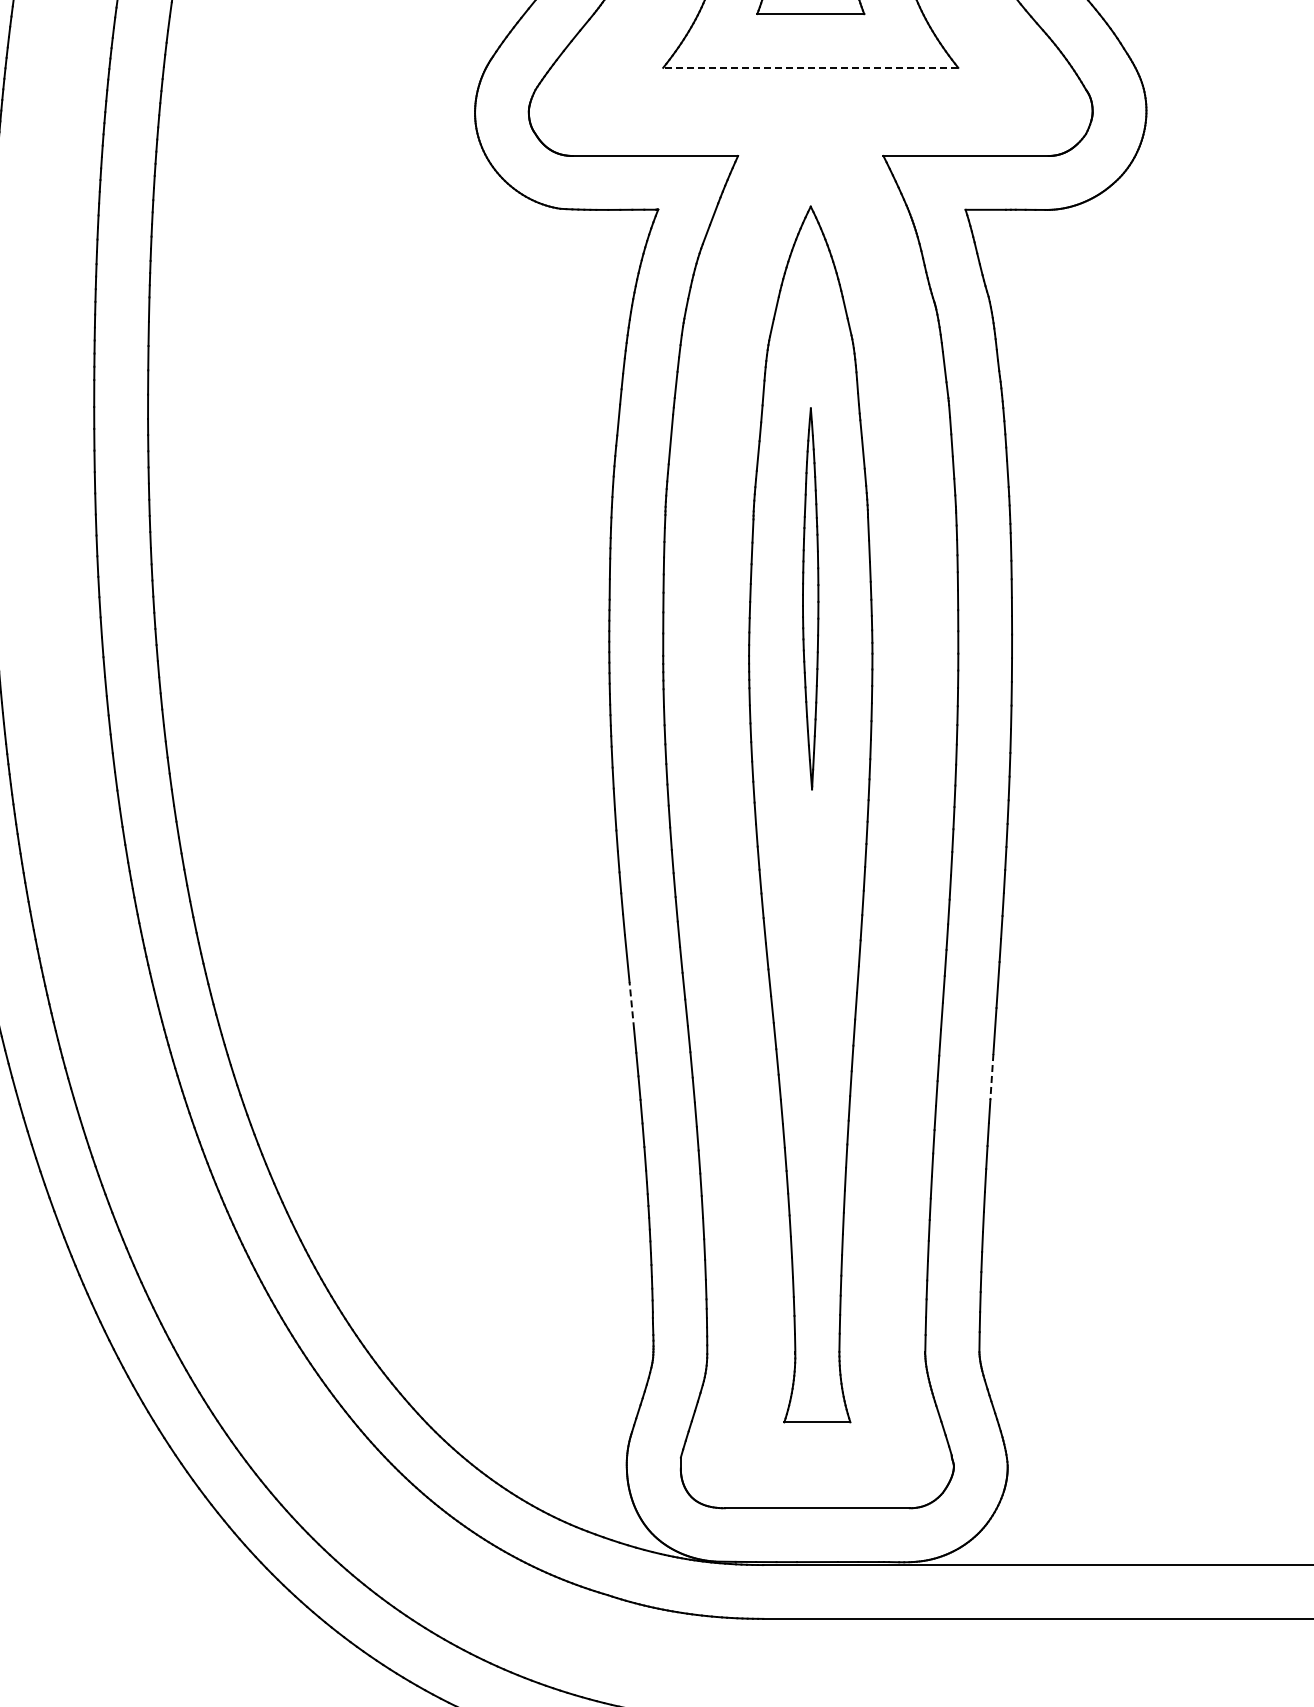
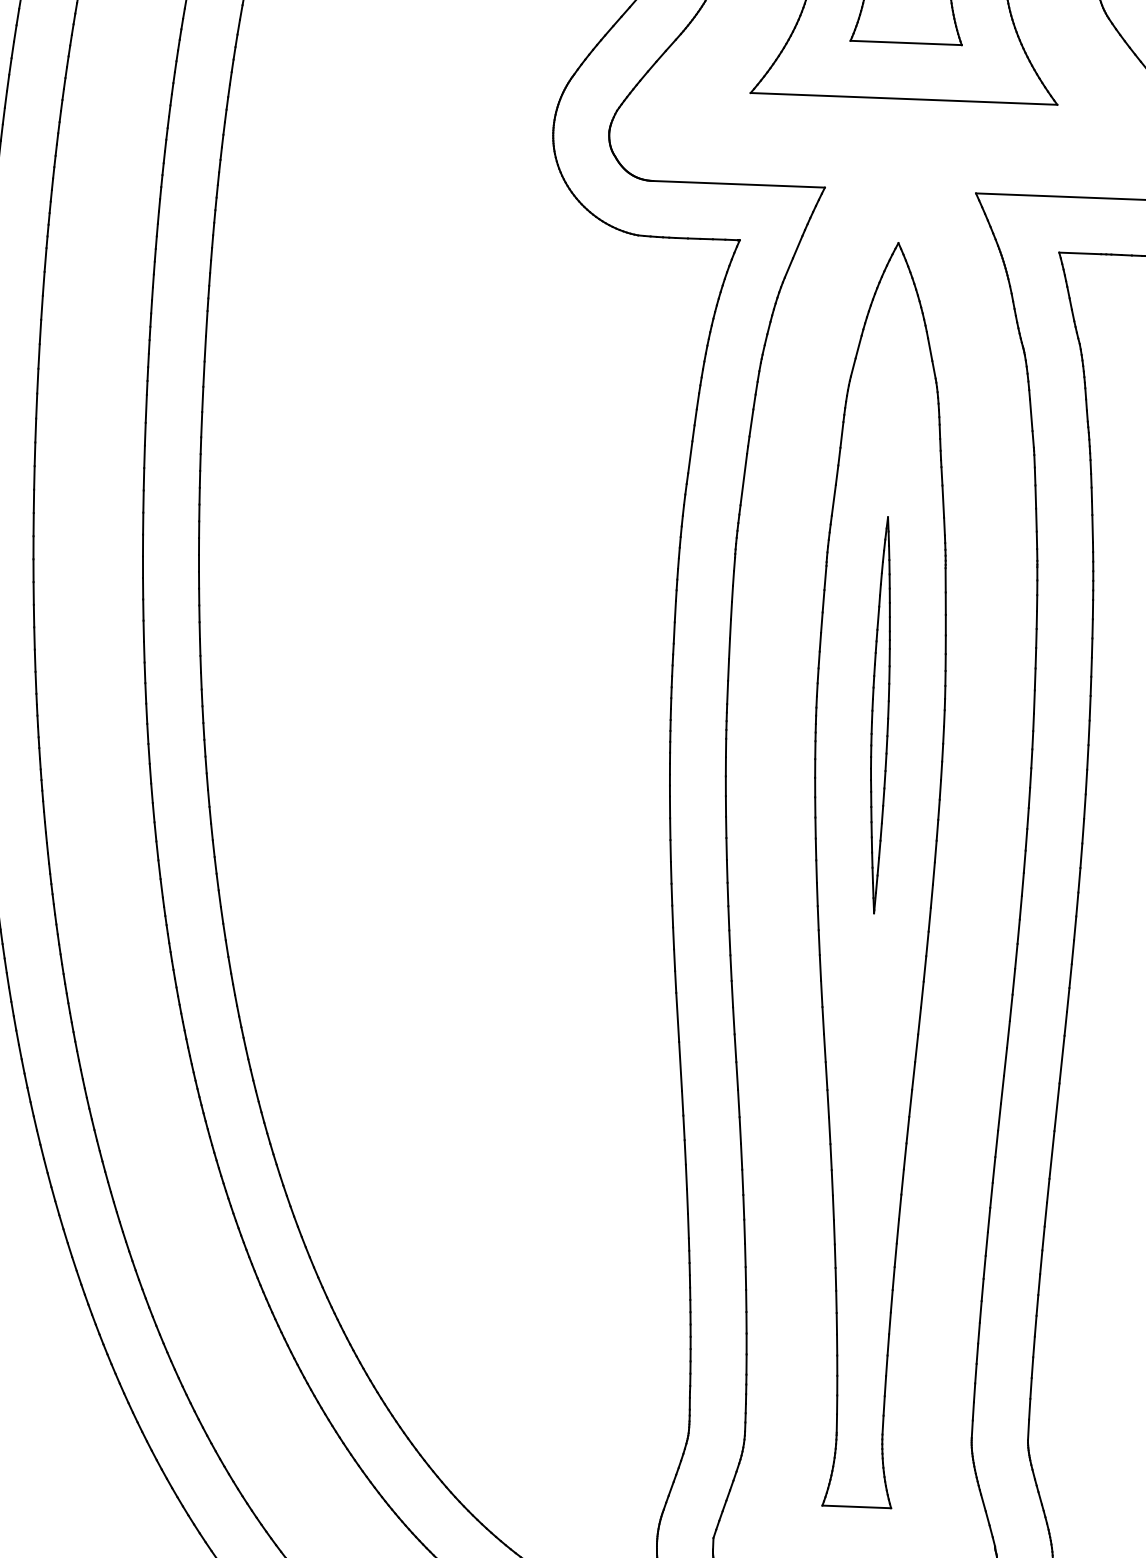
line: (810, 67) -> (903, 98), dashed -> solid
part: (810, 598) -> (880, 714), moved
line: (631, 1005) -> (680, 1066), dashed -> solid
line: (991, 1077) -> (1051, 1155), dashed -> solid

